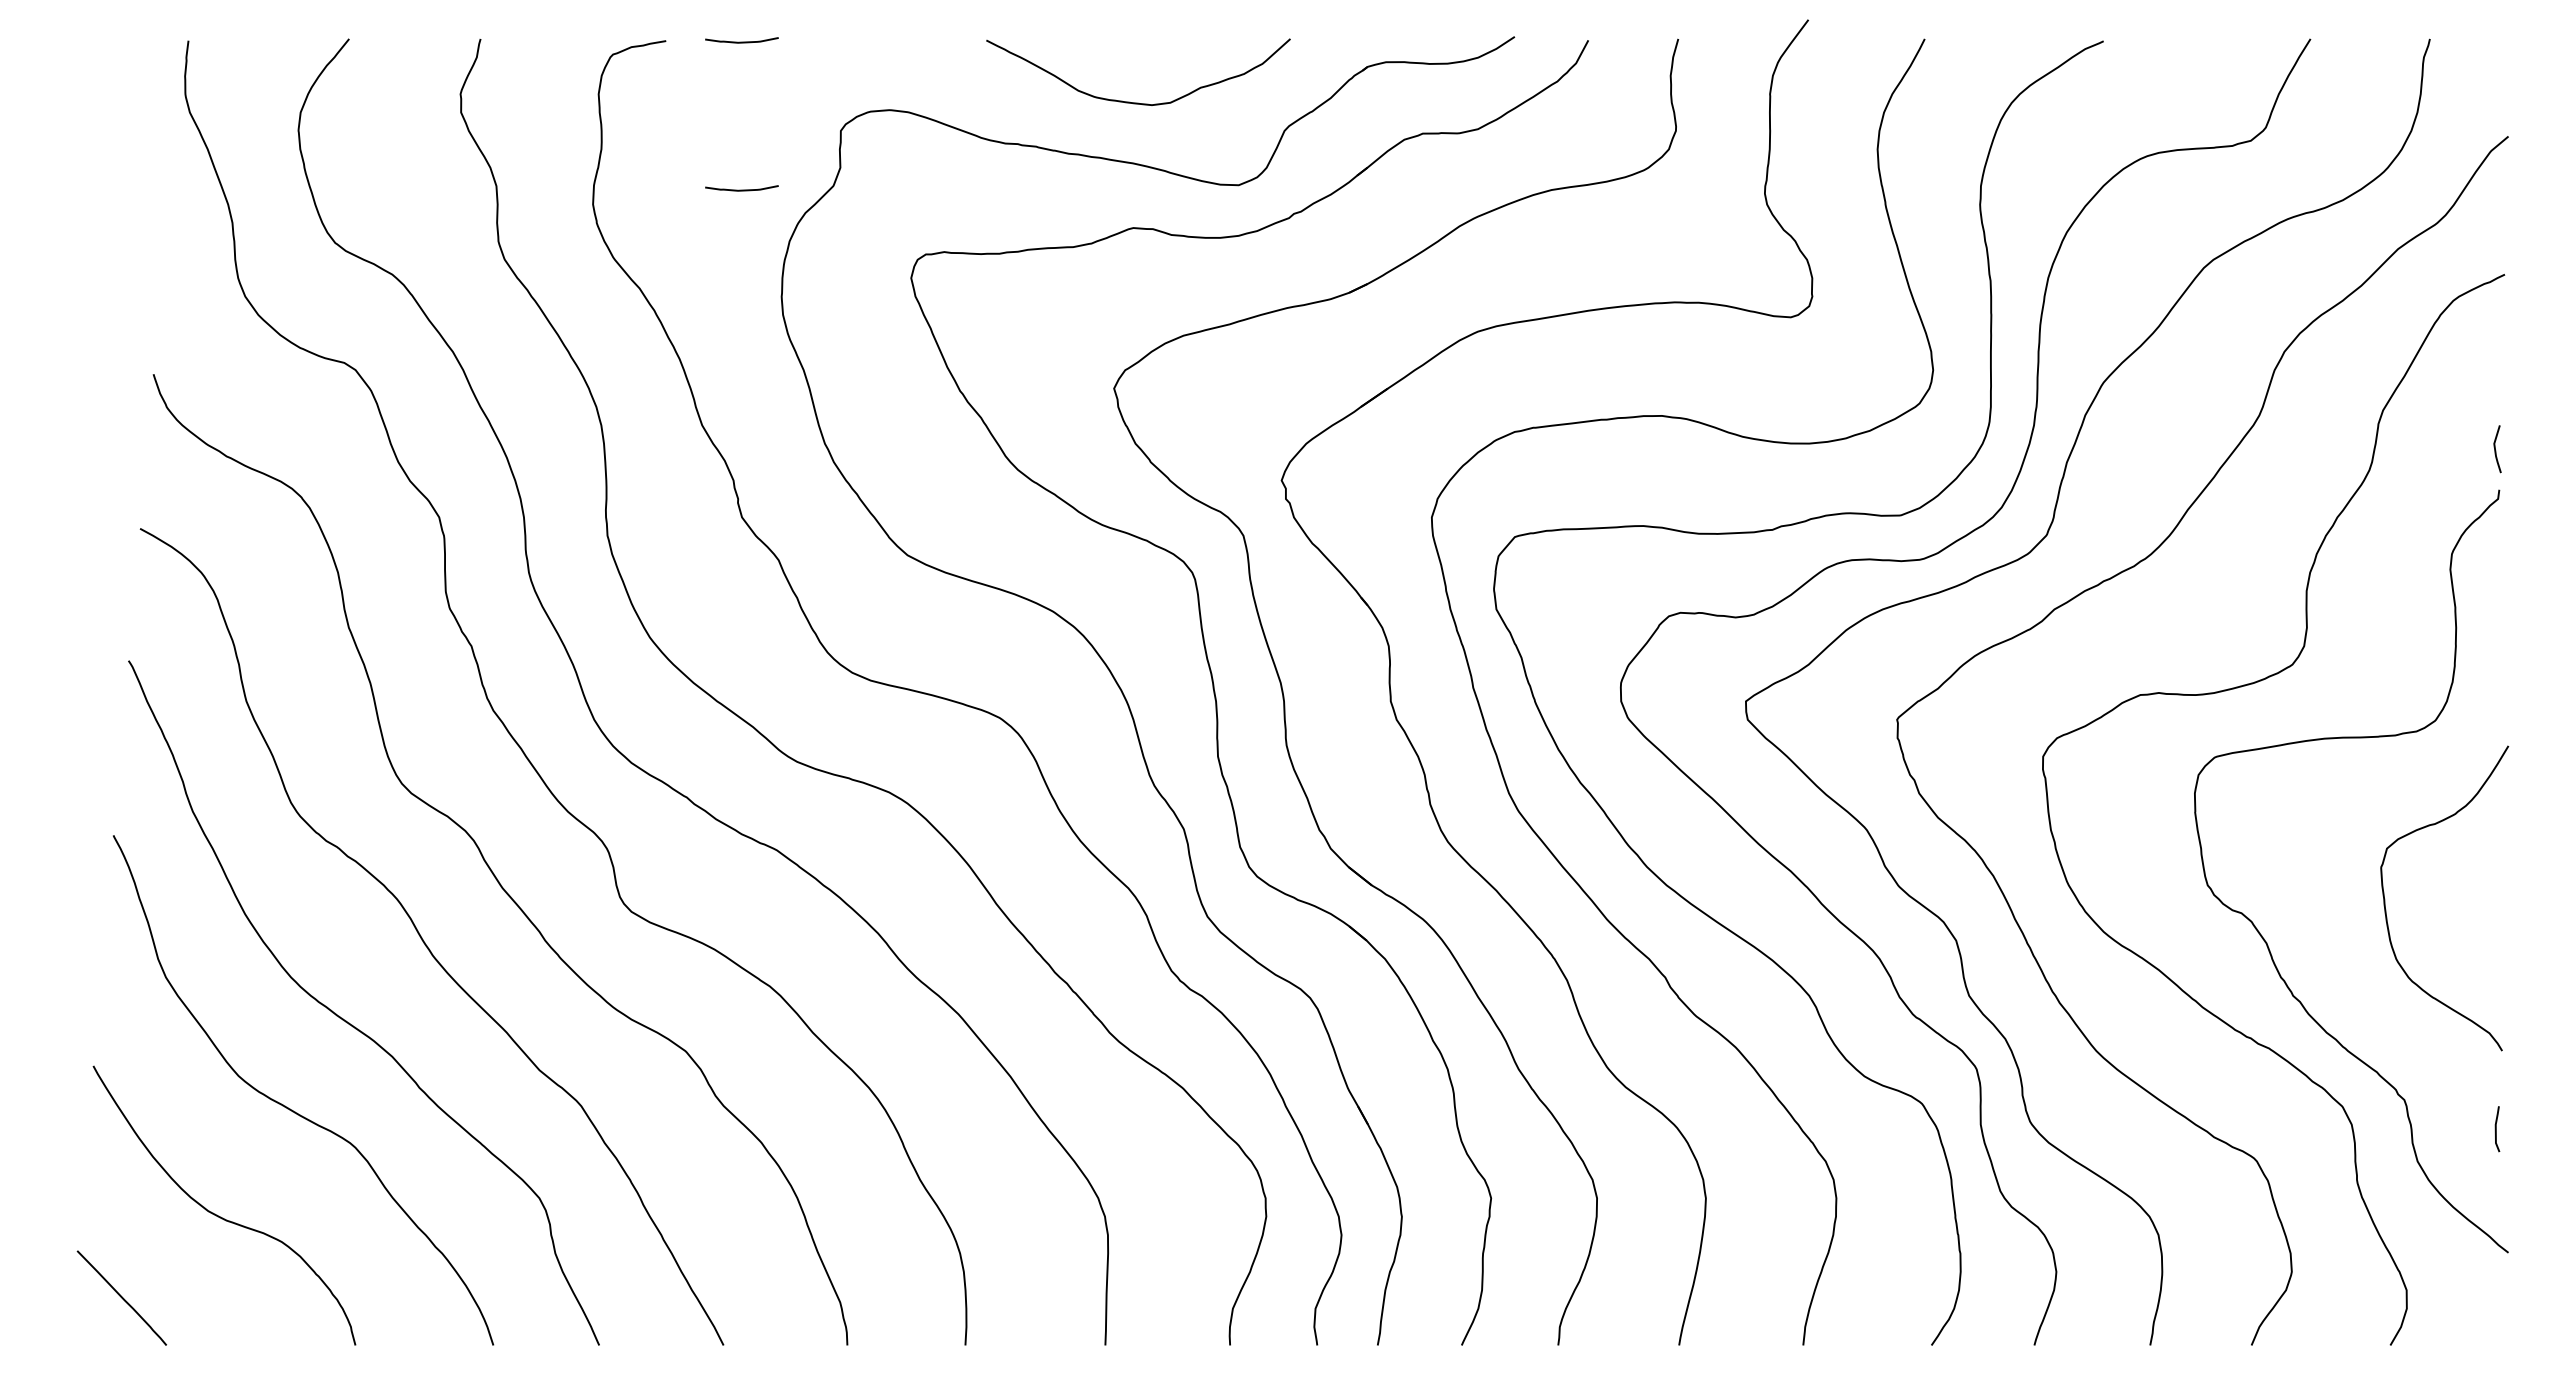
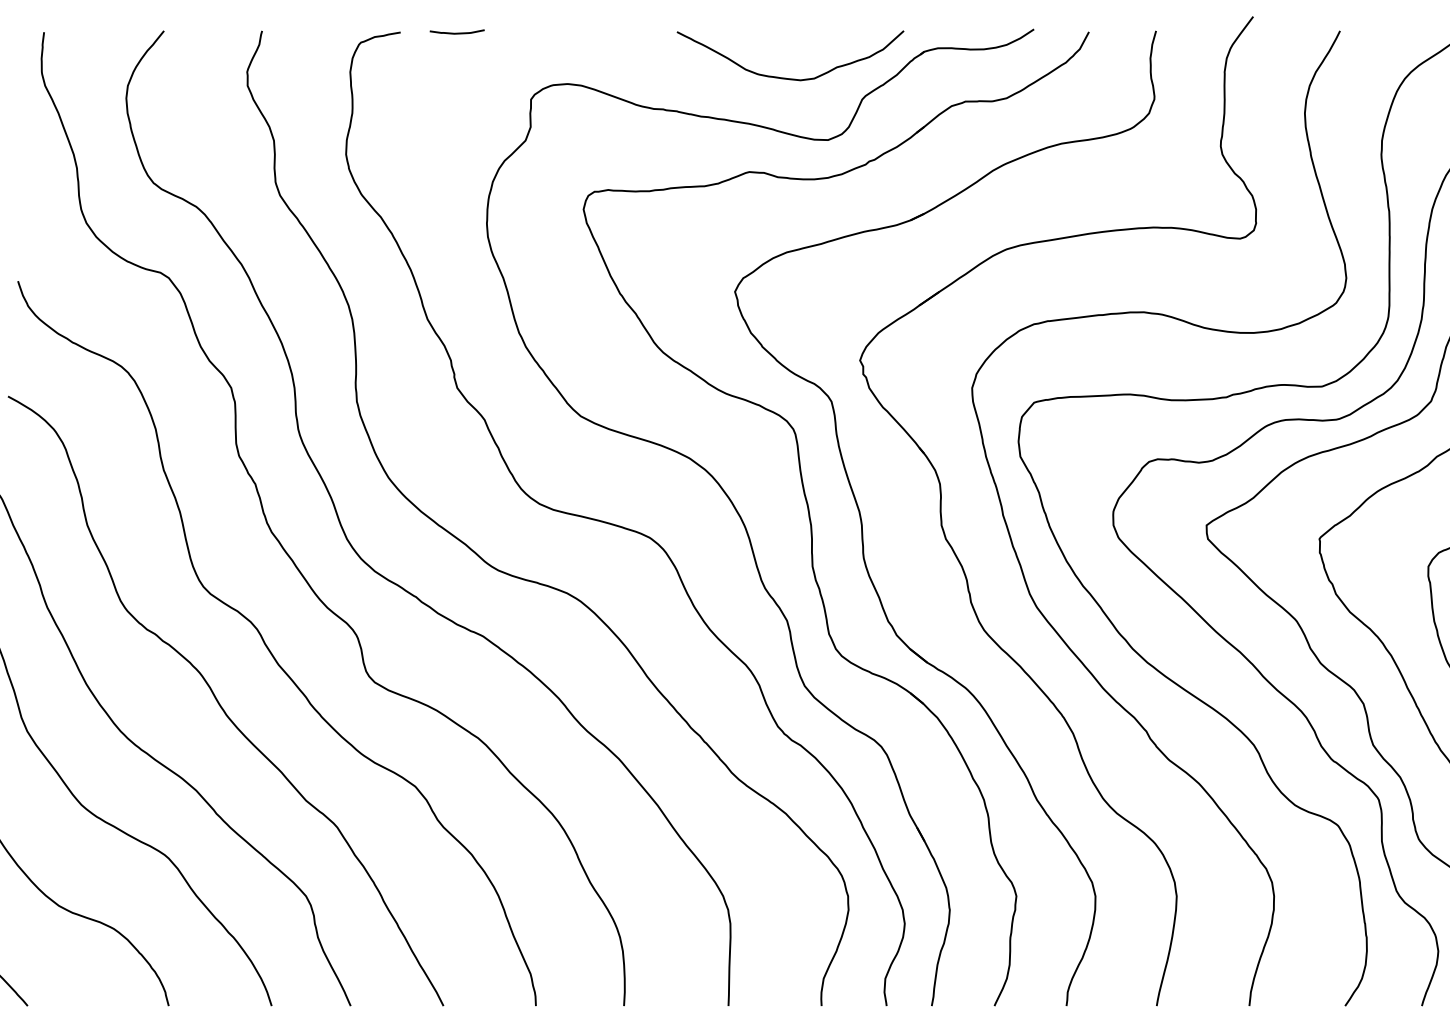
curve: (1138, 102) -> (790, 78), moved
curve: (741, 189) -> (456, 143), removed

